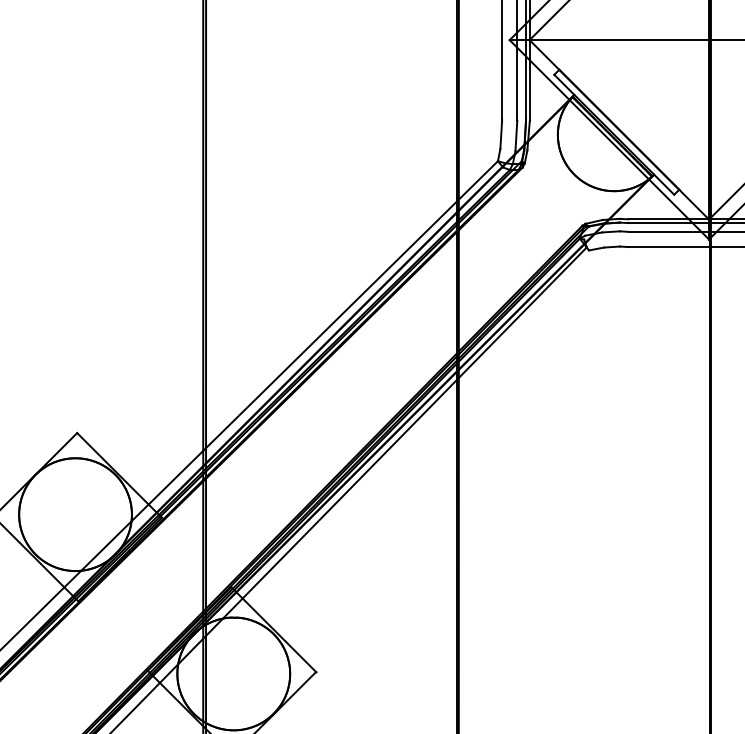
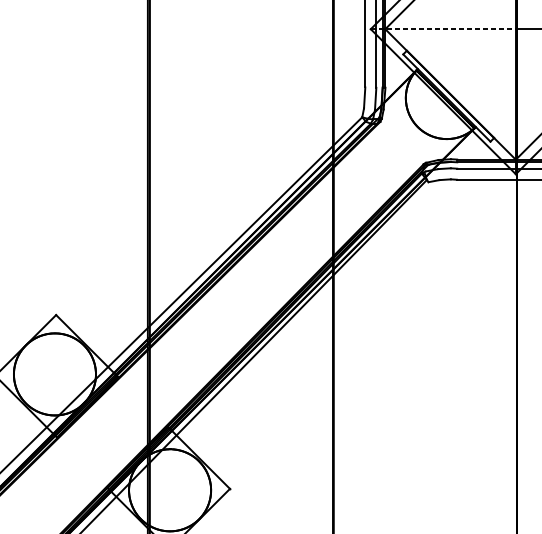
line: (609, 40) -> (443, 29), solid -> dashed

